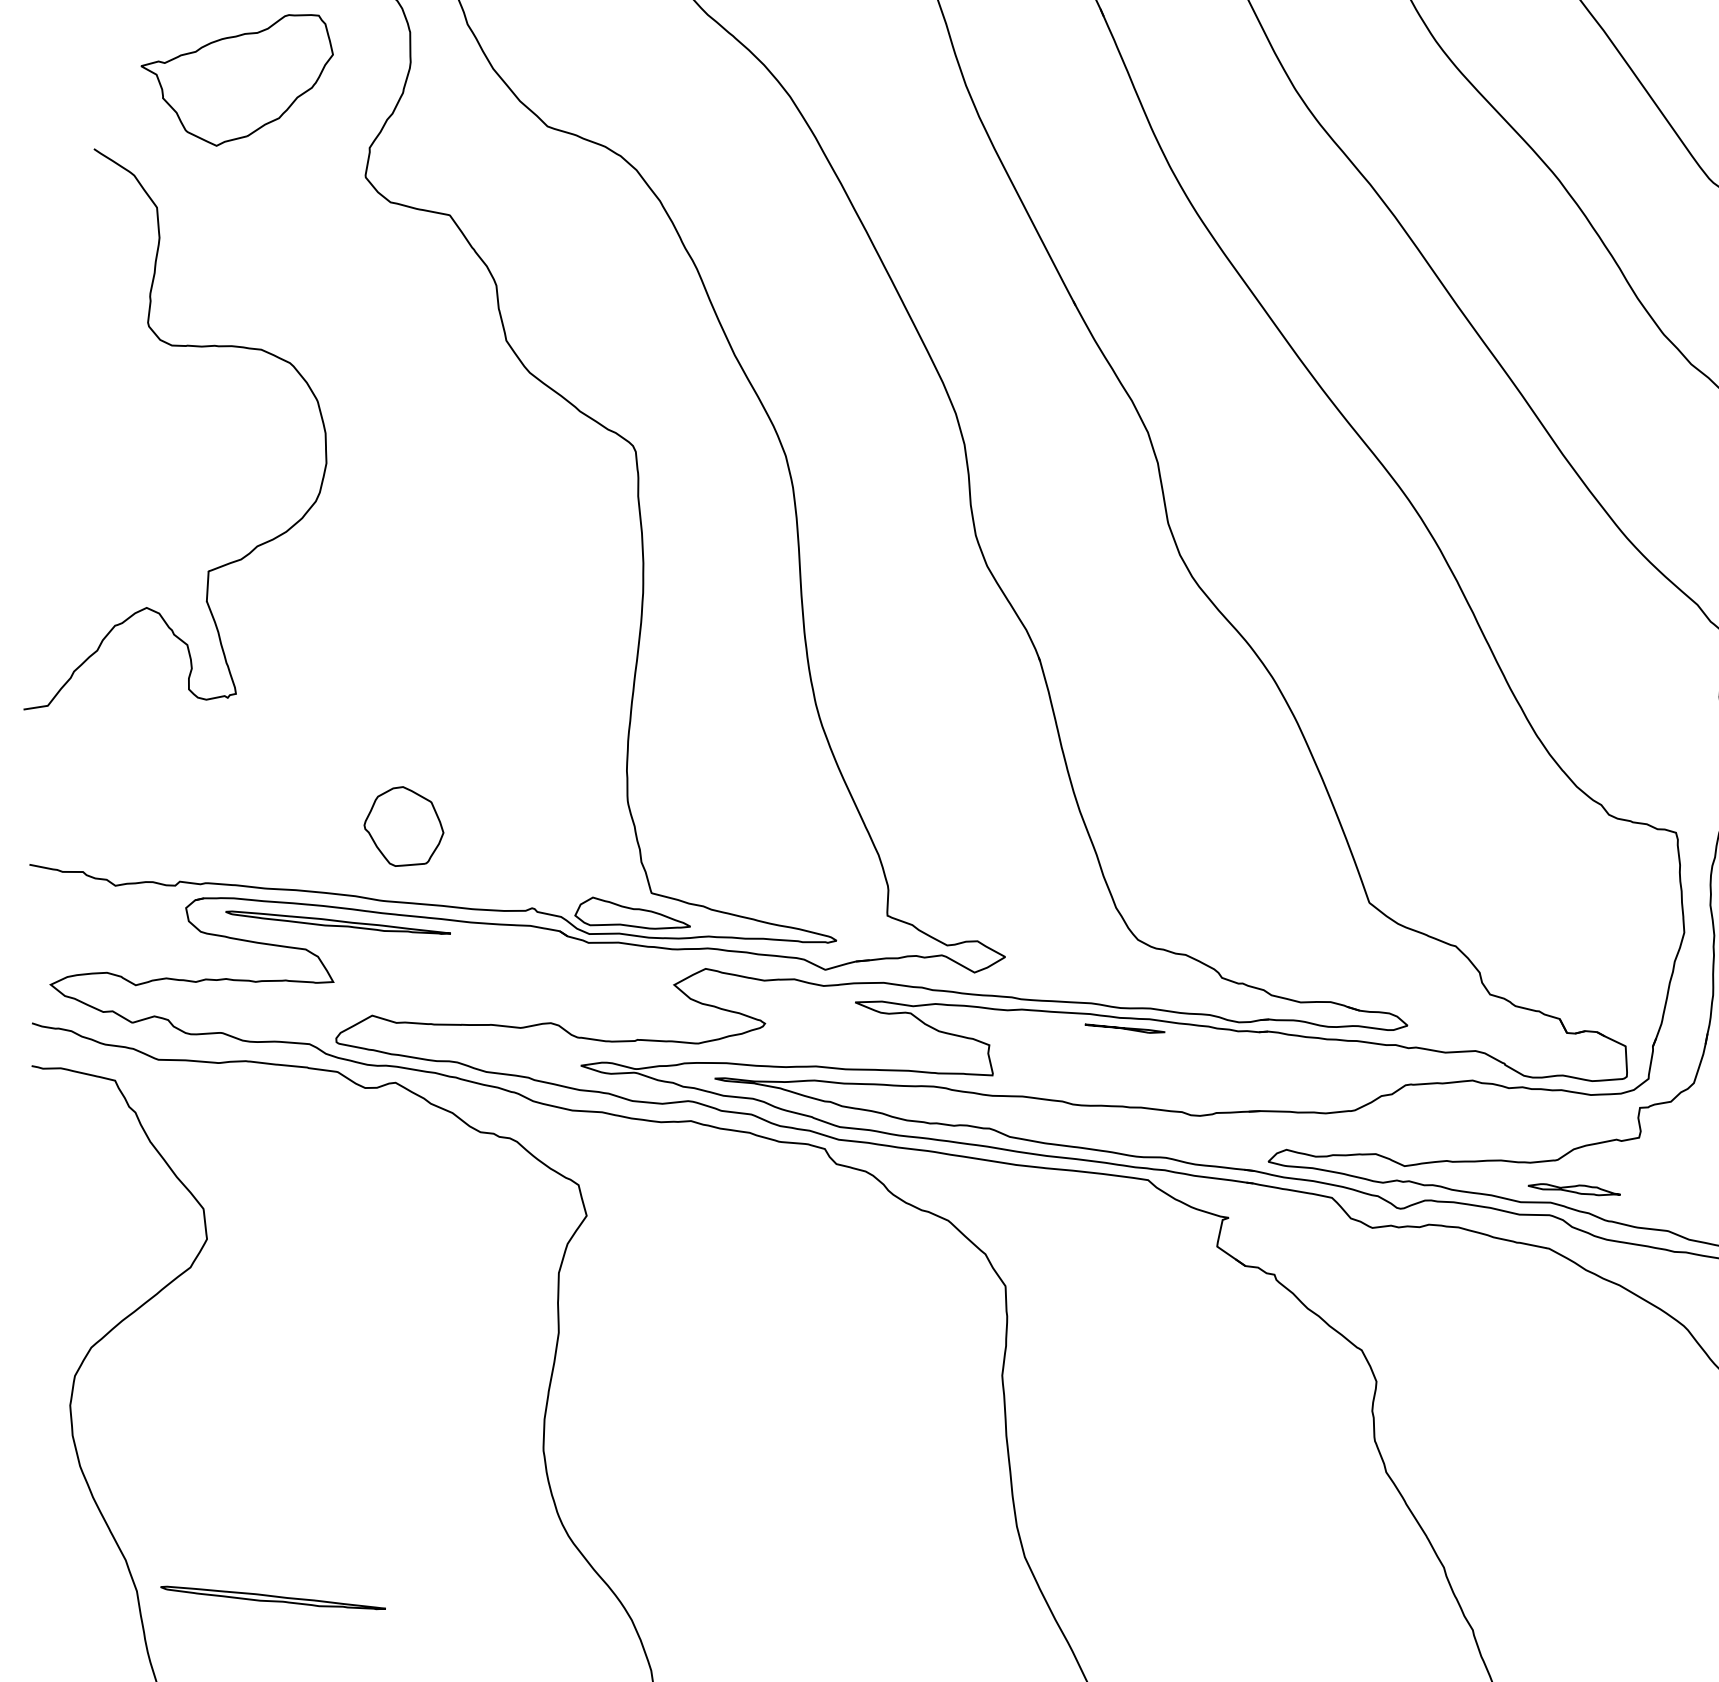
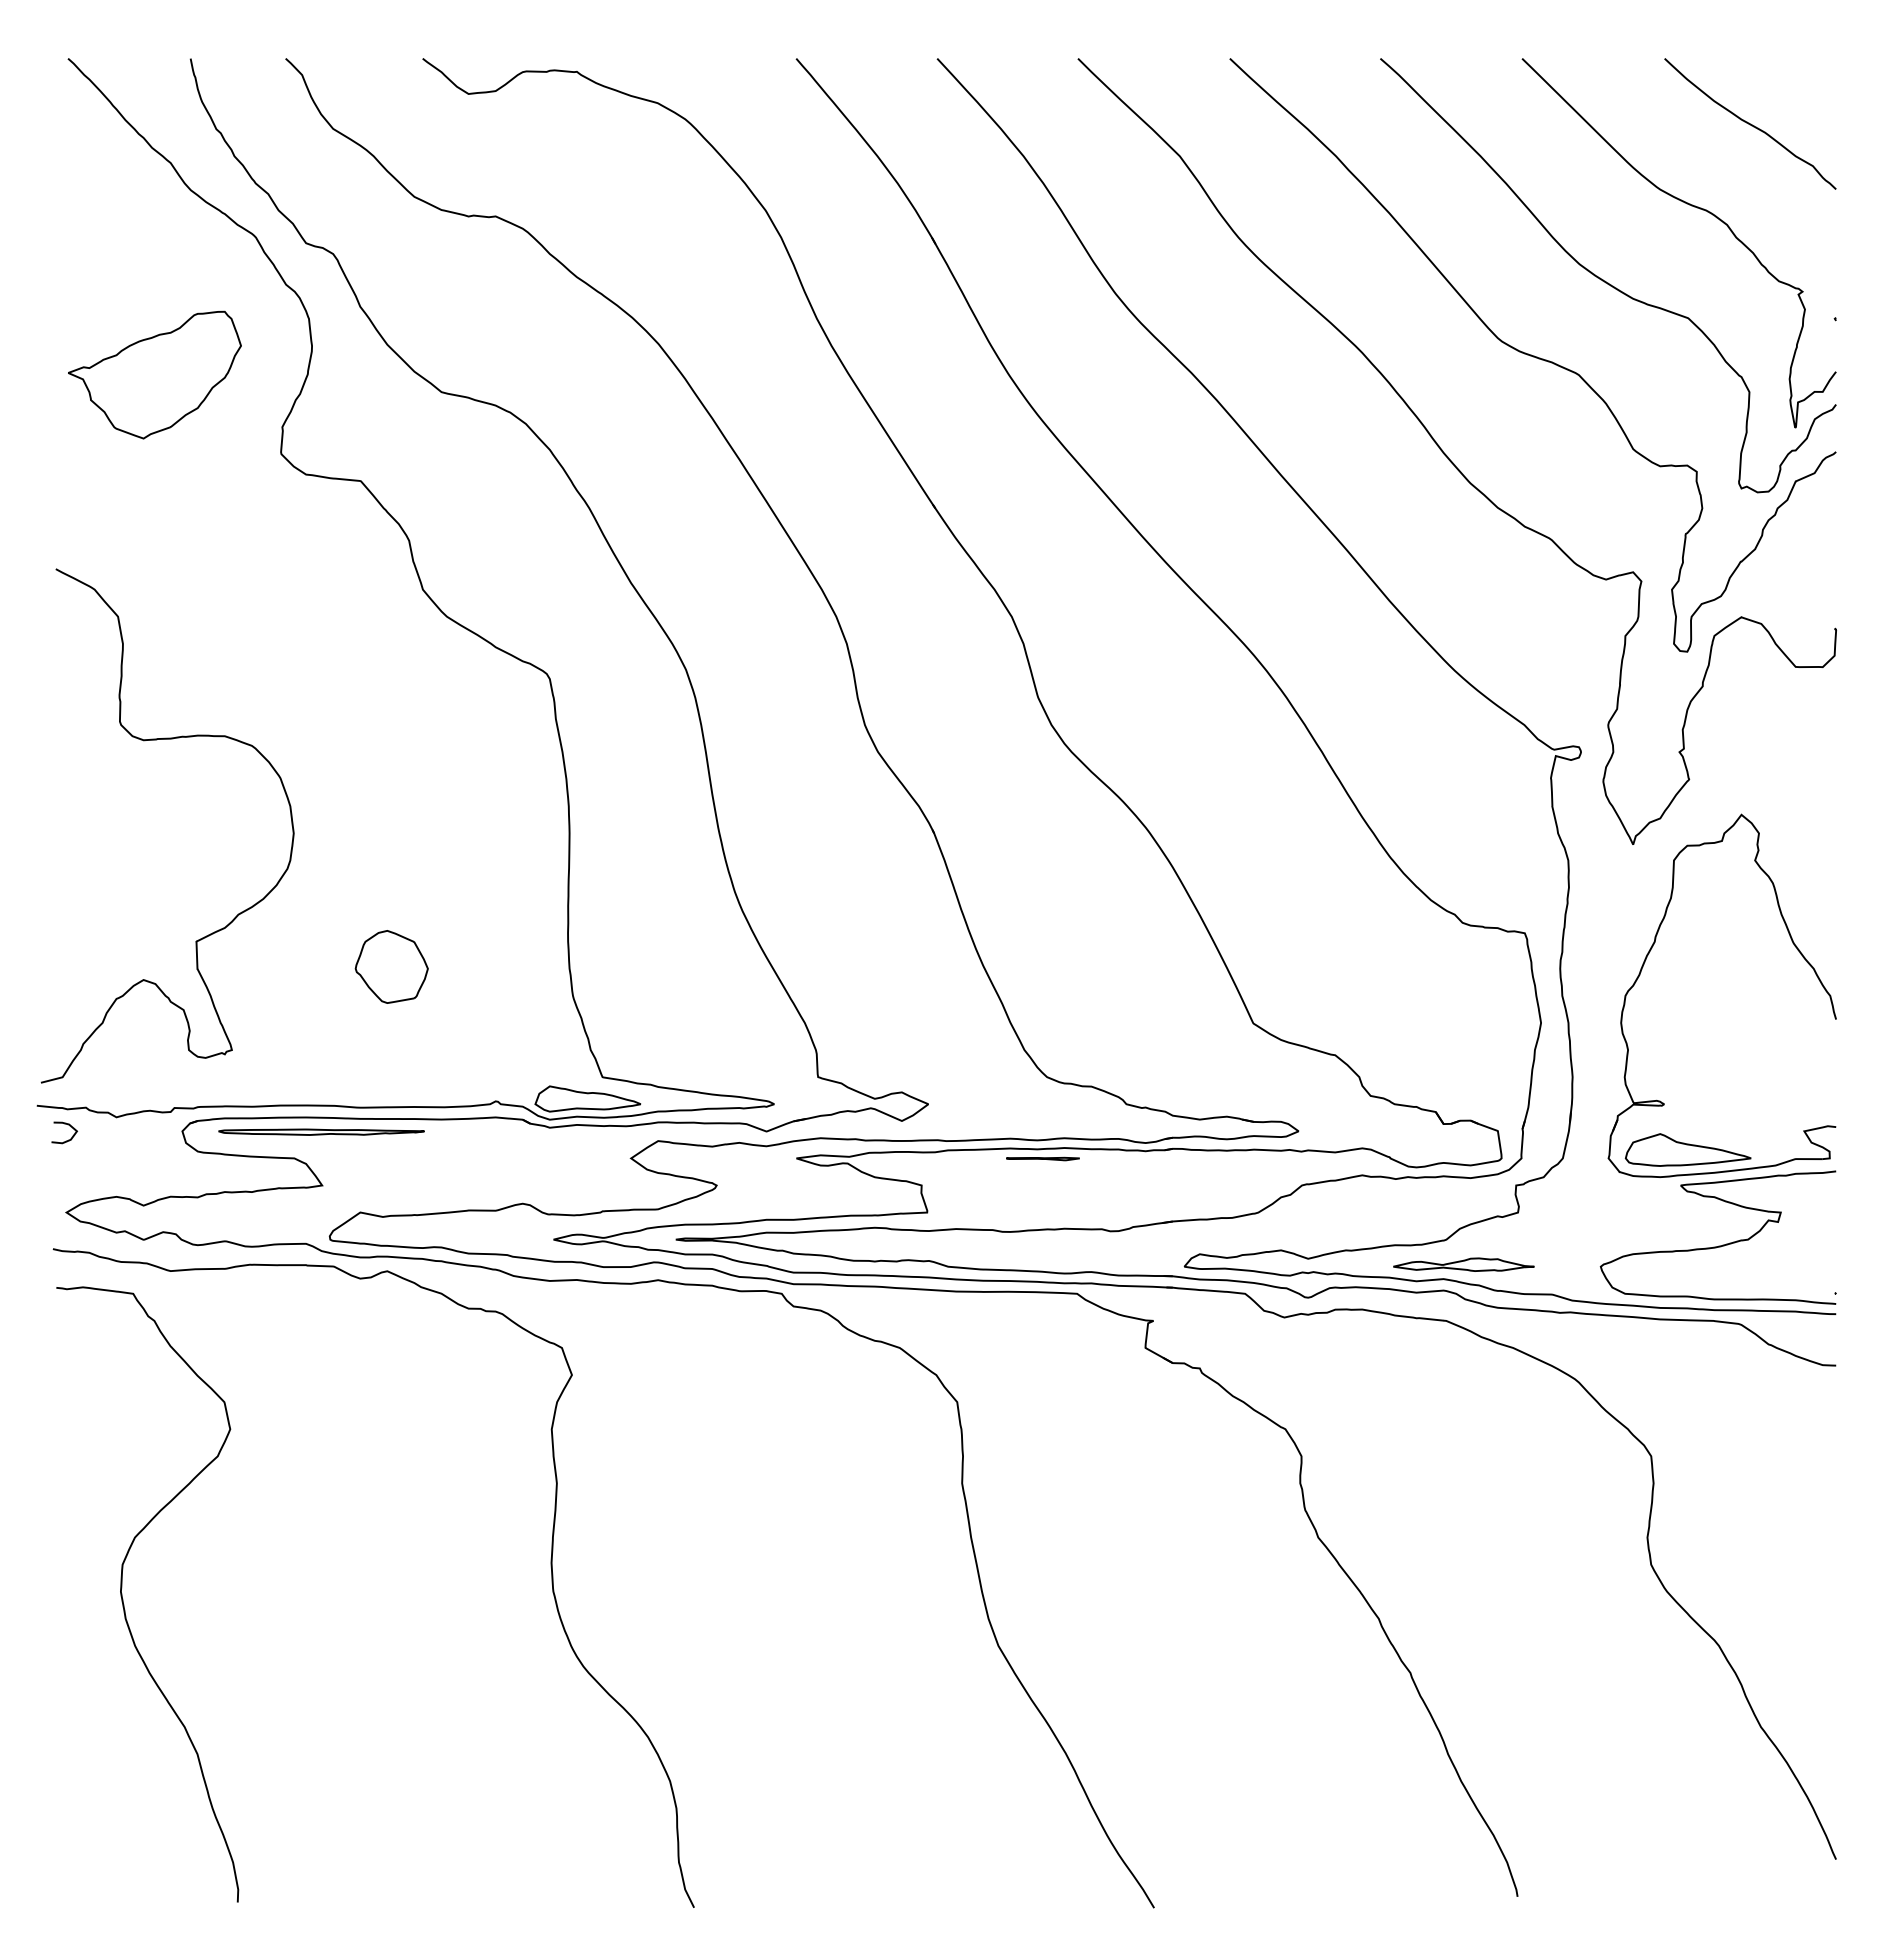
curve: (186, 347) -> (156, 740), moved
part: (403, 826) -> (391, 966), moved
curve: (63, 890) -> (69, 1126), added
part: (1573, 1188) -> (1463, 1264), size x1.67
part: (273, 1598) -> (321, 1748), removed

